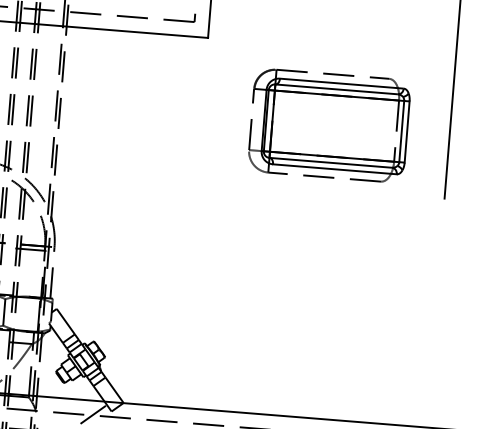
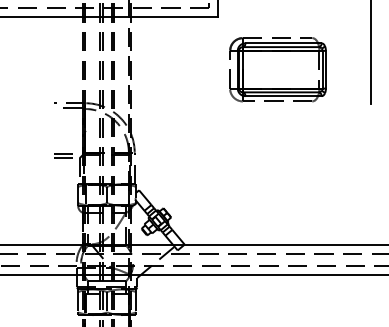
part: (328, 125) -> (277, 69), moved

